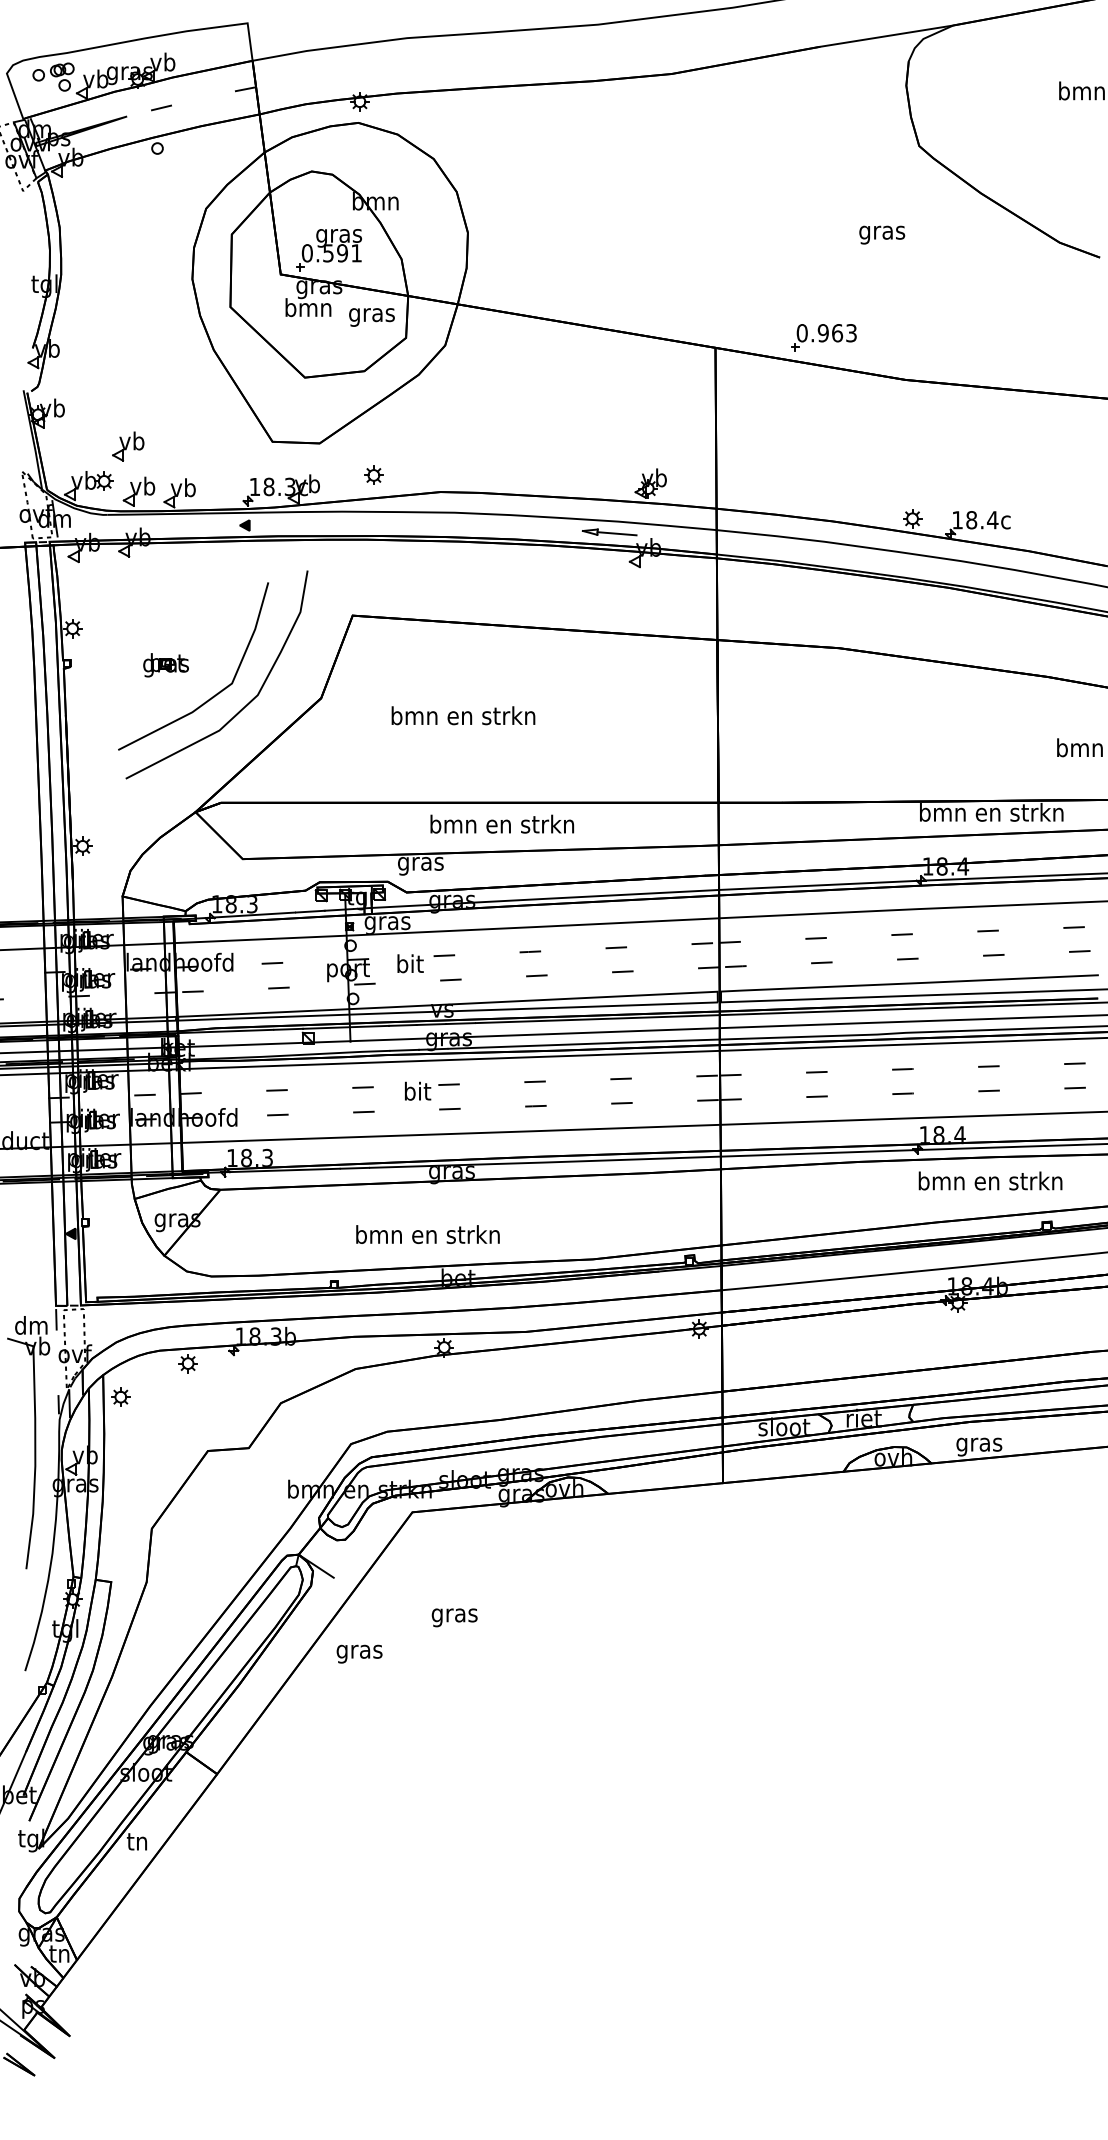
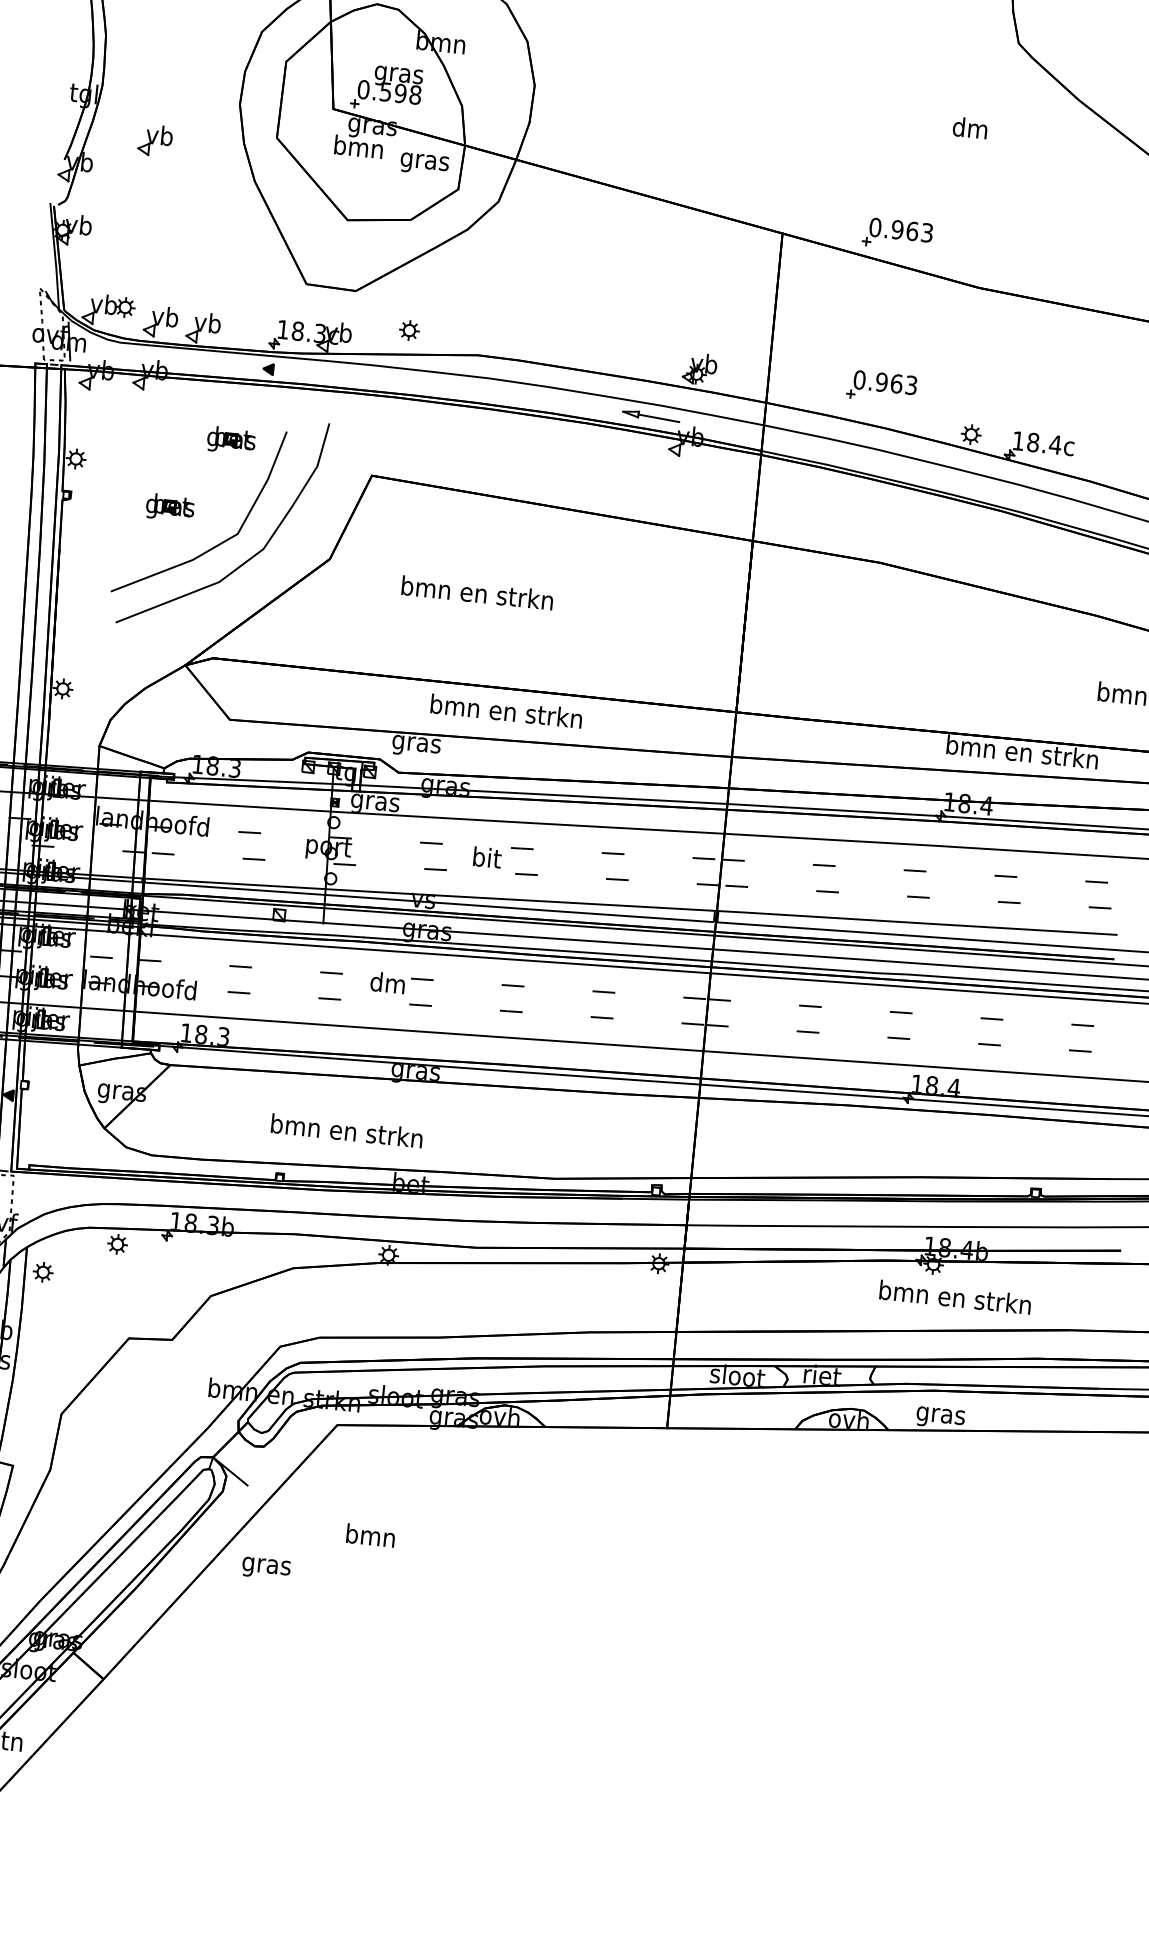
text: (882, 232) -> (970, 130), gras -> dm
text: (356, 253) -> (415, 95), 0.591 -> 0.598
part: (128, 446) -> (155, 140), moved
part: (823, 482) -> (881, 386), added
part: (216, 596) -> (230, 440), added
text: (410, 963) -> (487, 857), moved
text: (416, 1090) -> (387, 981), bit -> dm
text: (990, 1180) -> (955, 1296), moved
text: (427, 1234) -> (346, 1130), moved
text: (454, 1615) -> (370, 1538), gras -> bmn

